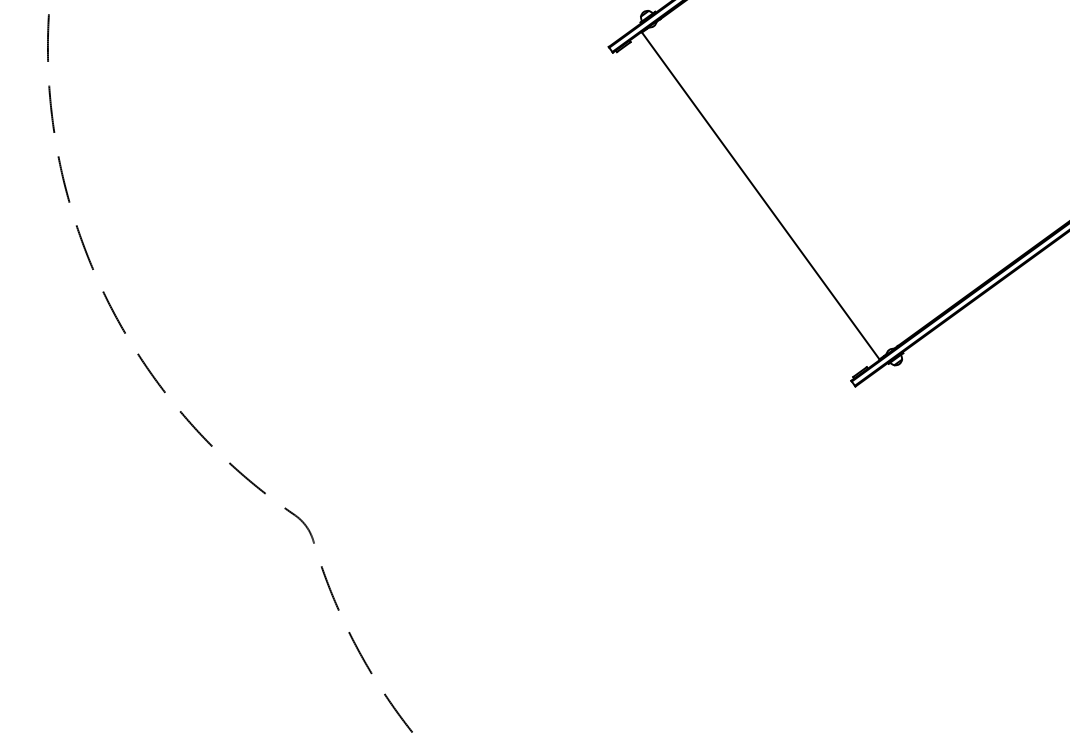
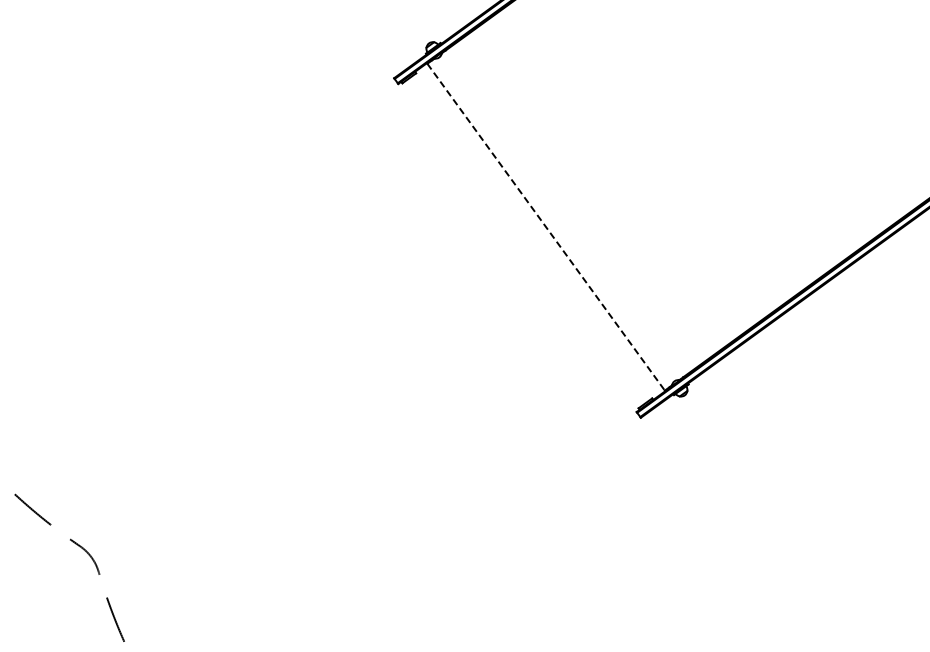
line: (760, 195) -> (545, 226), solid -> dashed

